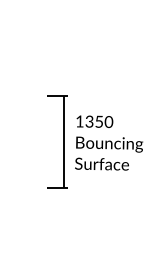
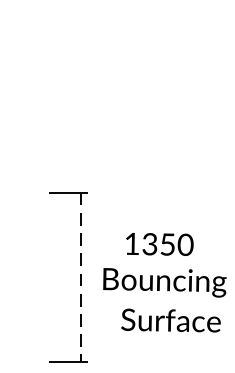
text: (94, 121) -> (159, 243), moved
line: (64, 142) -> (81, 278), solid -> dashed
text: (101, 163) -> (170, 319), moved

